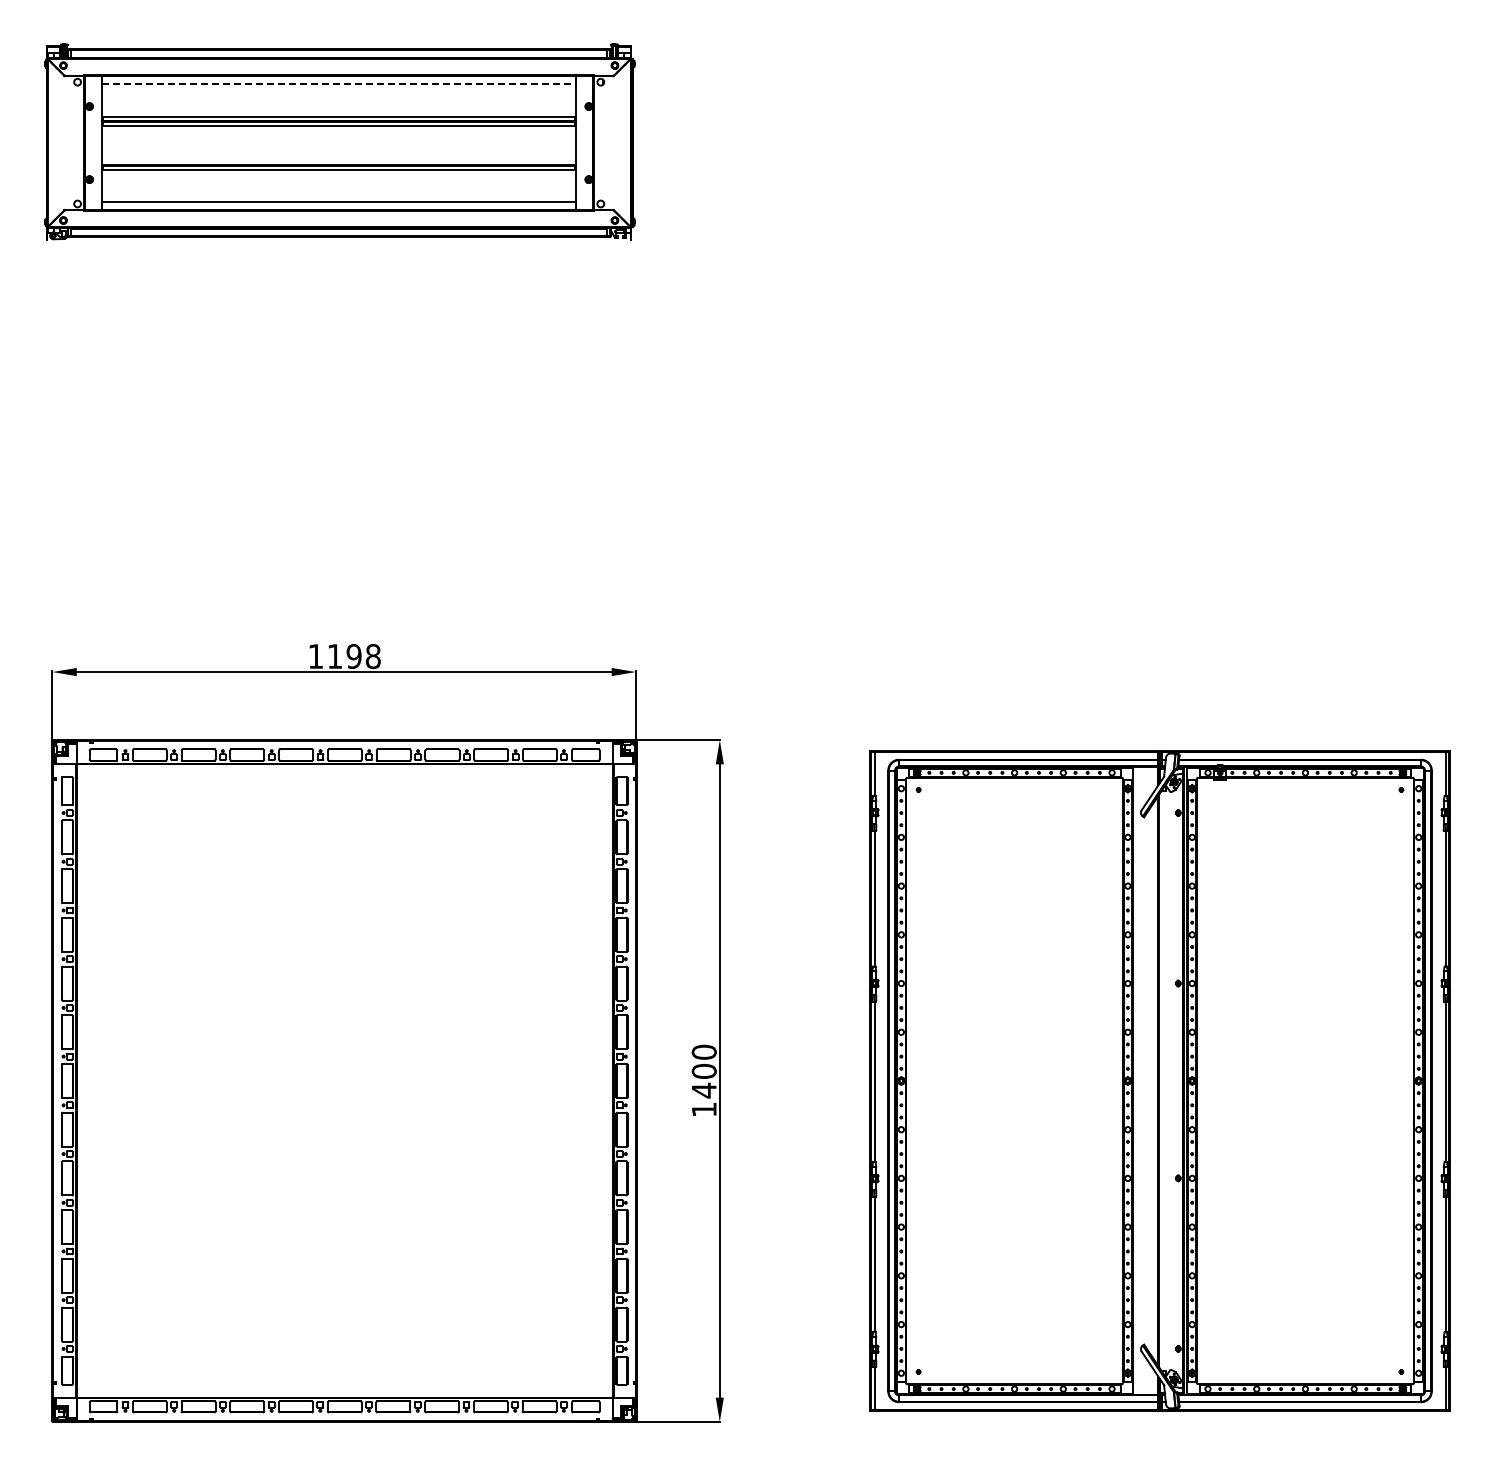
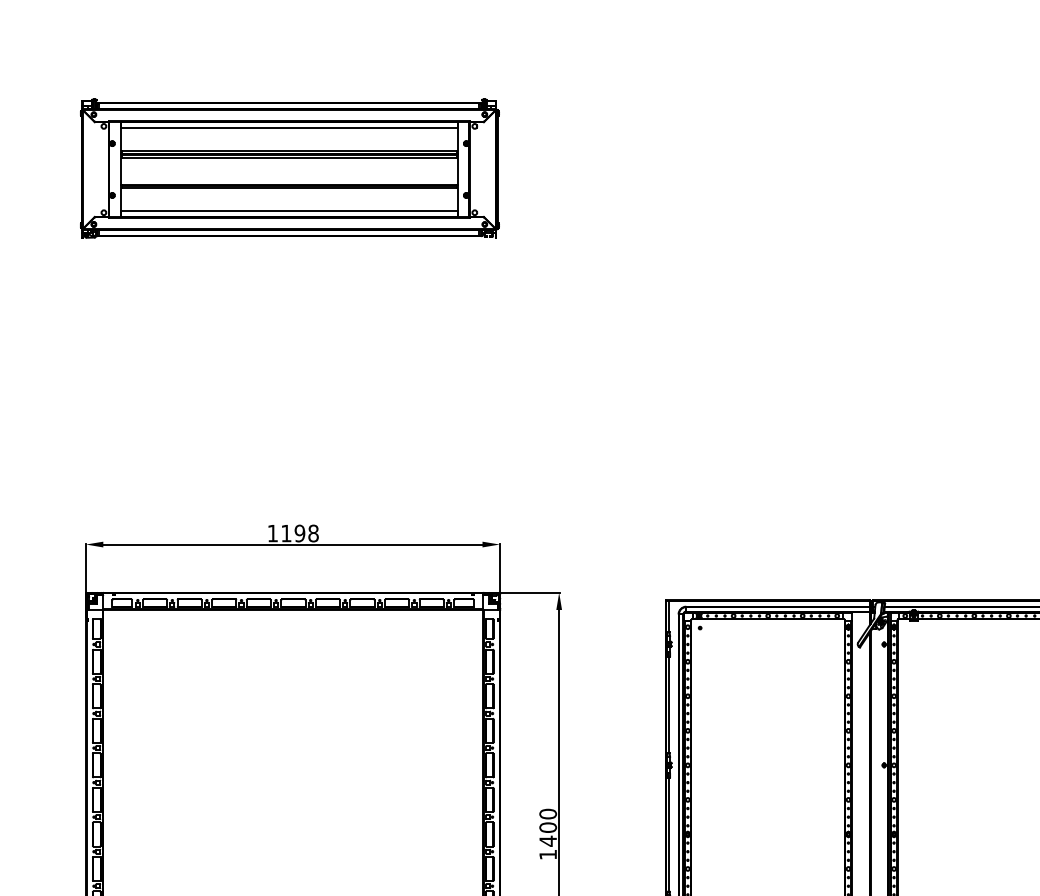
line: (339, 84) -> (289, 128), dashed -> solid

